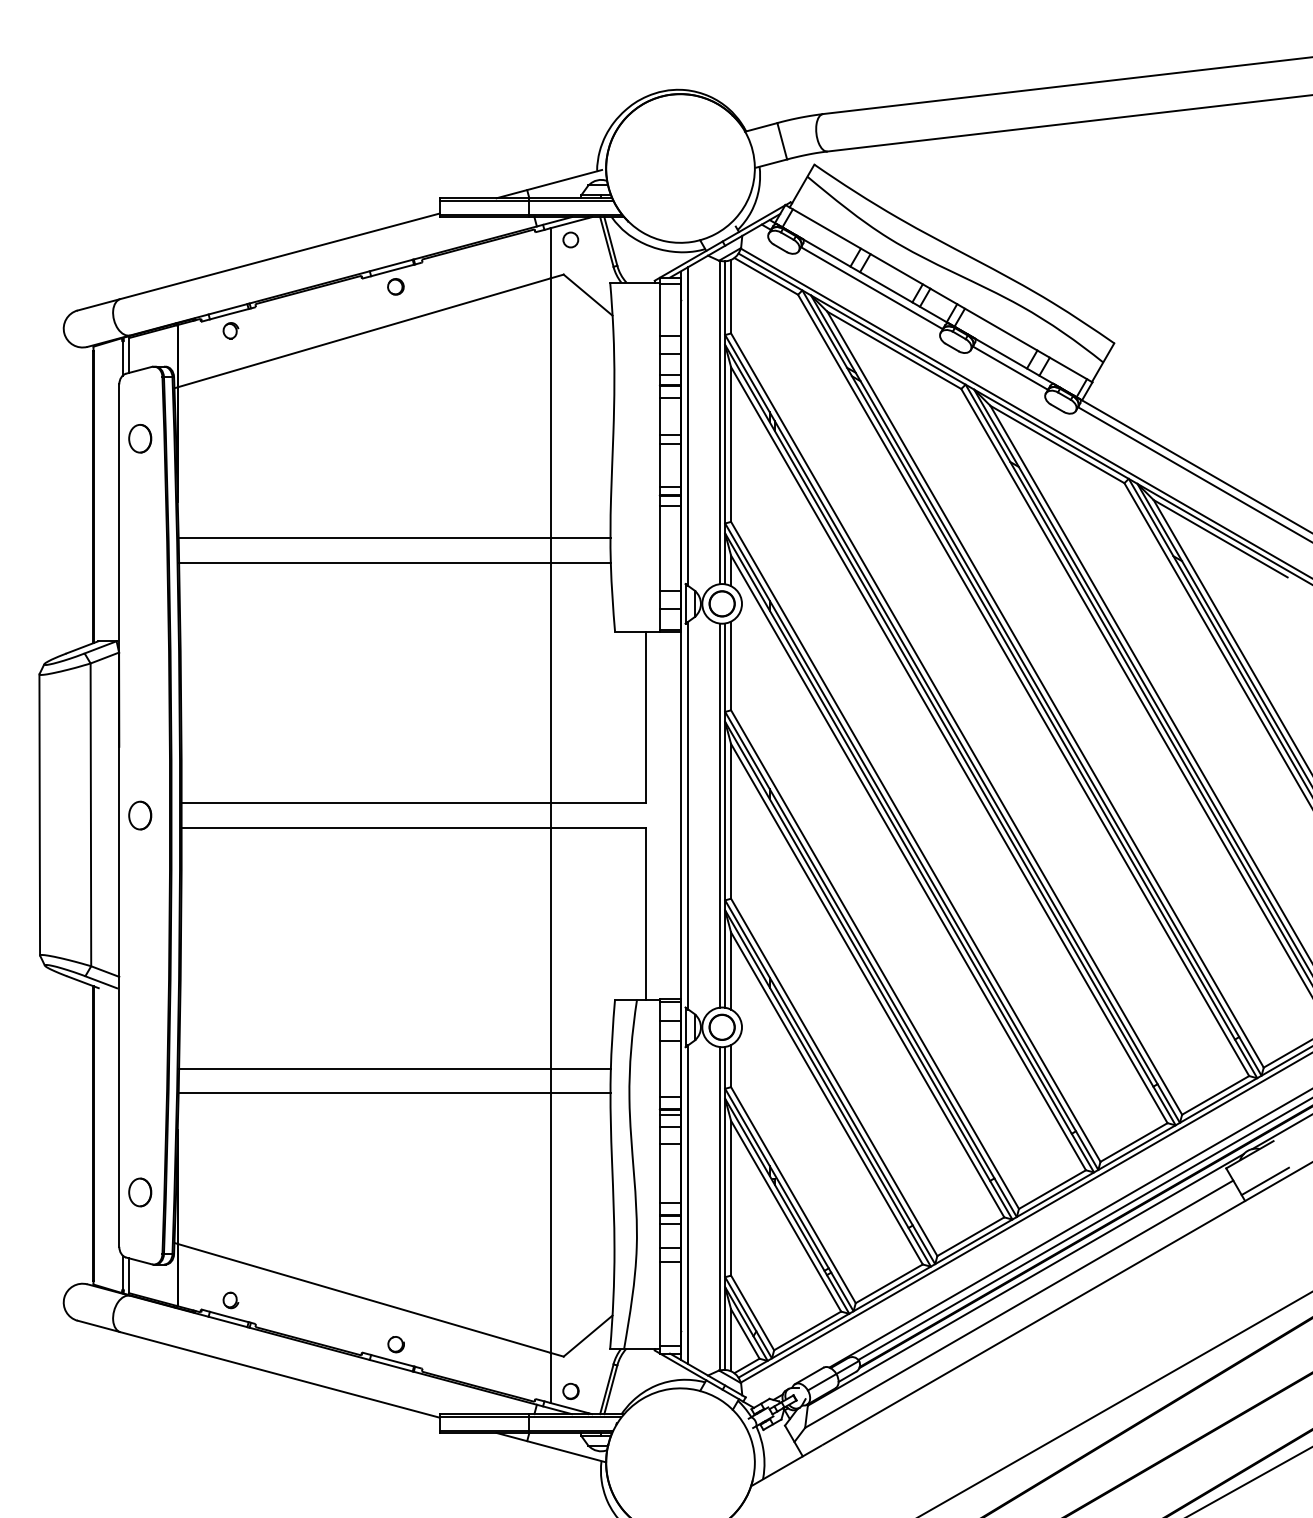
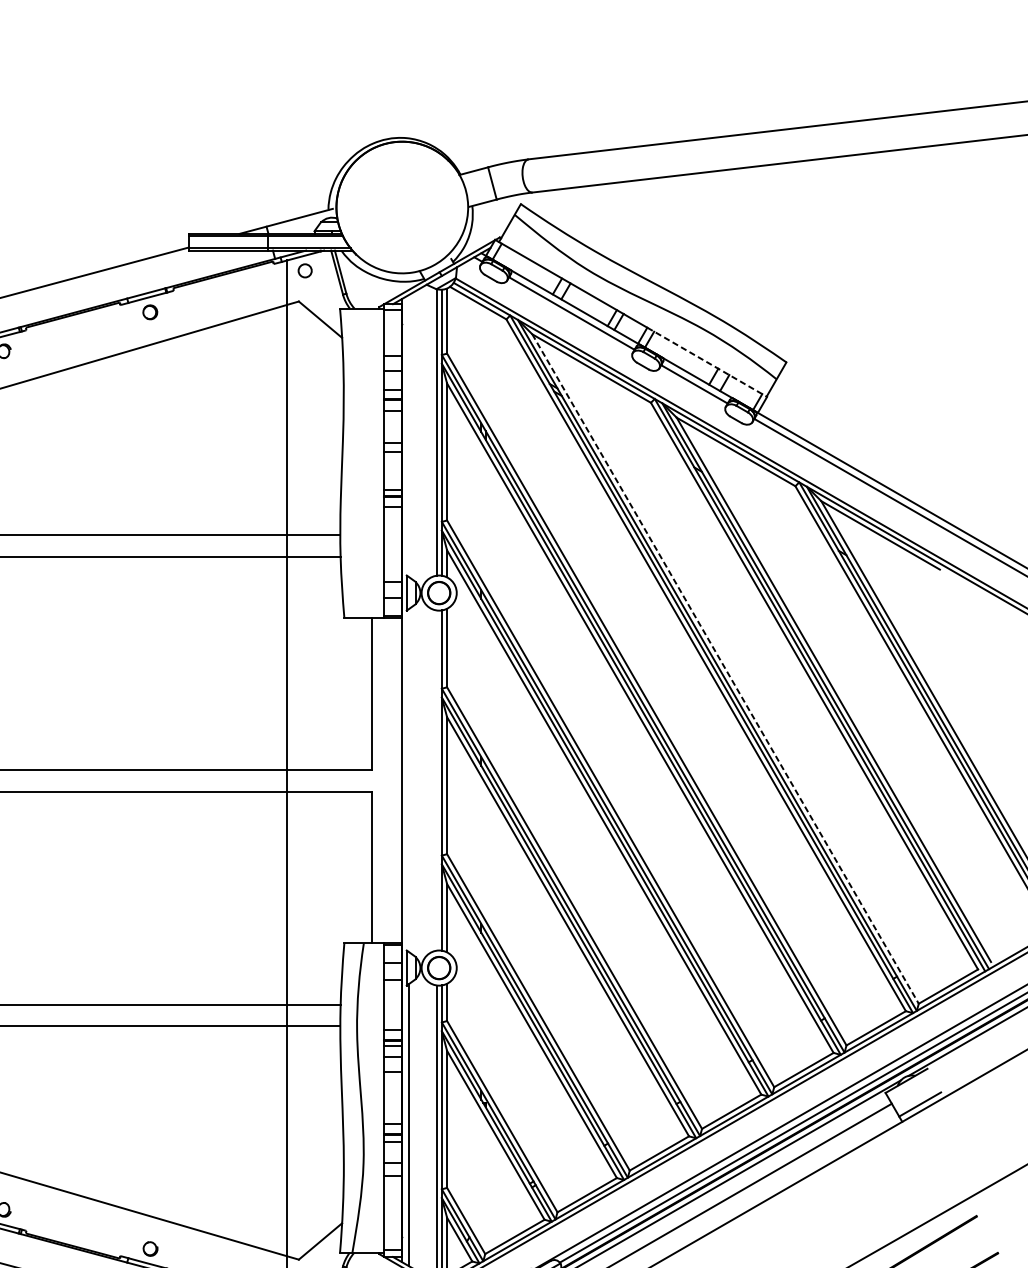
line: (1025, 343) -> (707, 362), solid -> dashed
line: (688, 426) -> (409, 436), removed
line: (1045, 690) -> (725, 669), solid -> dashed
line: (688, 815) -> (409, 780), removed
line: (719, 815) -> (436, 780), removed

